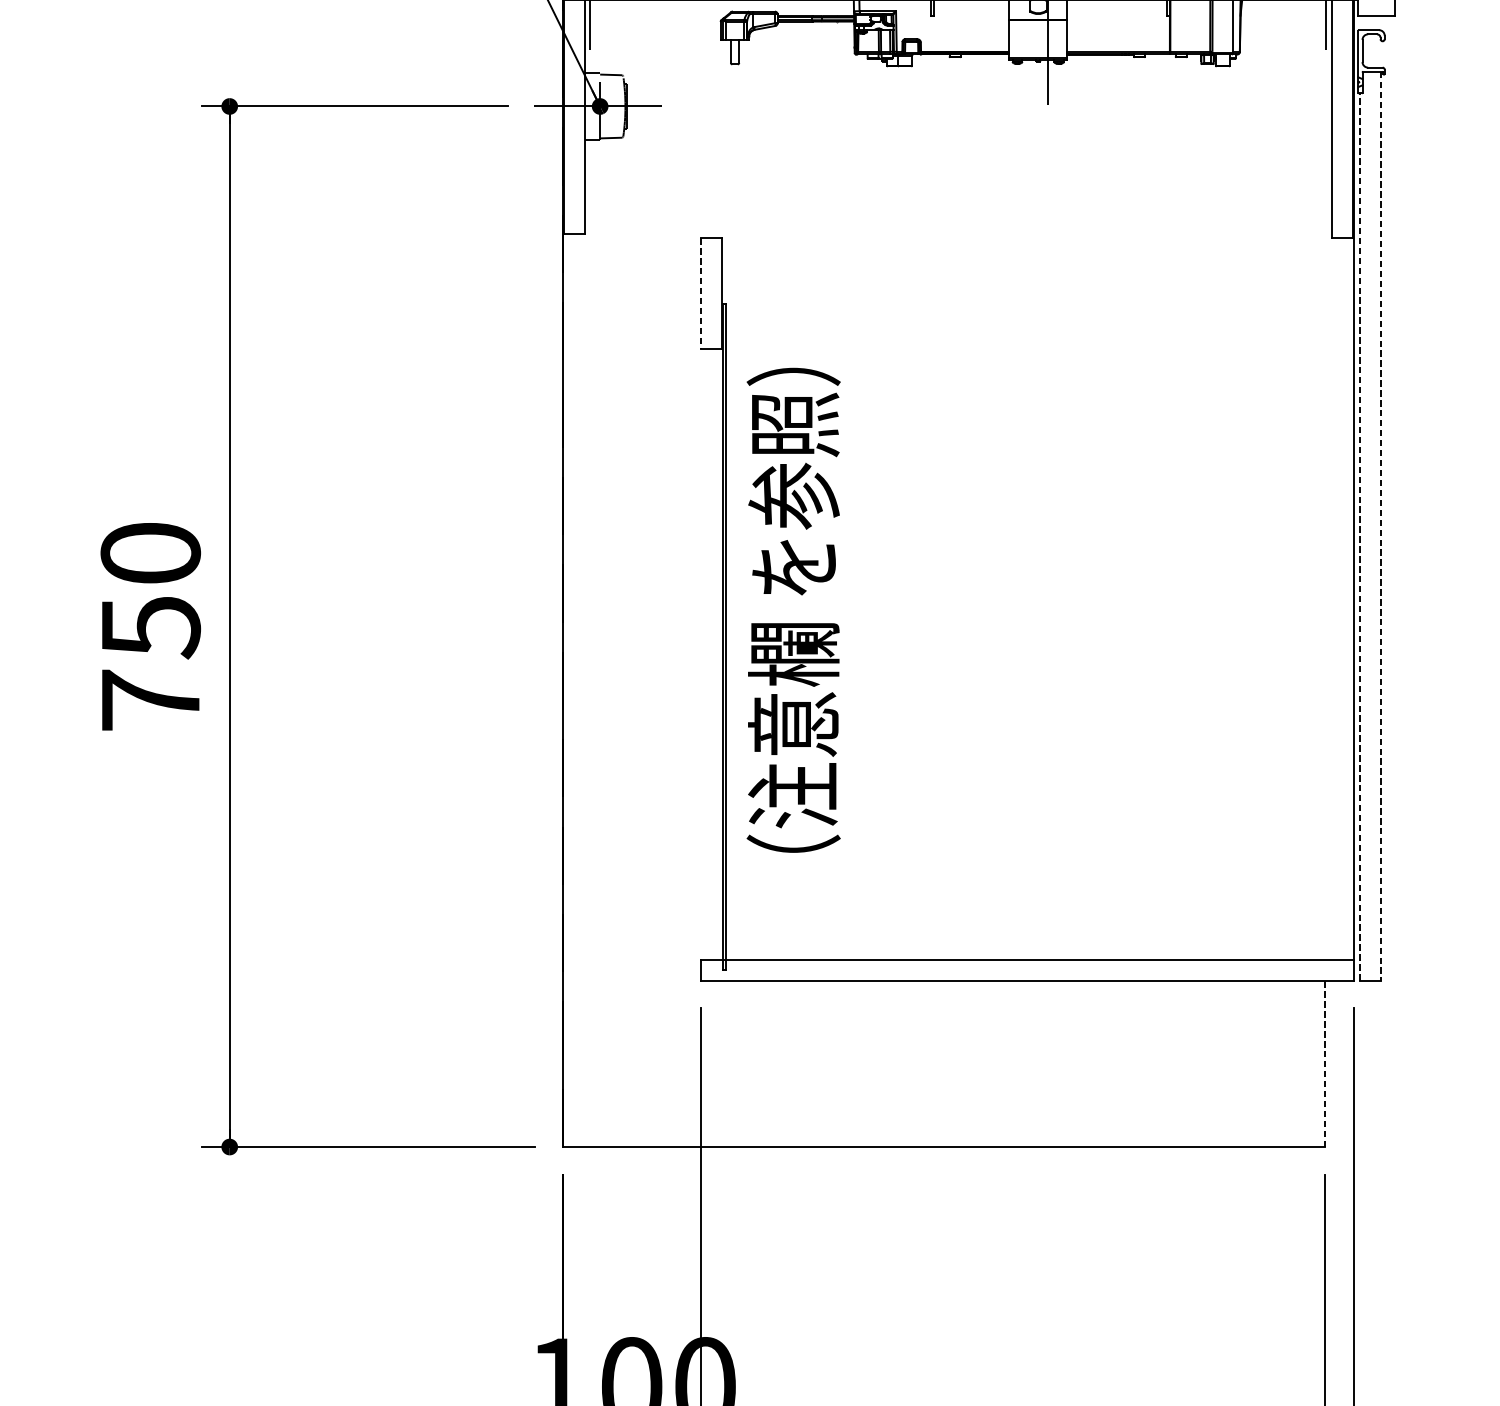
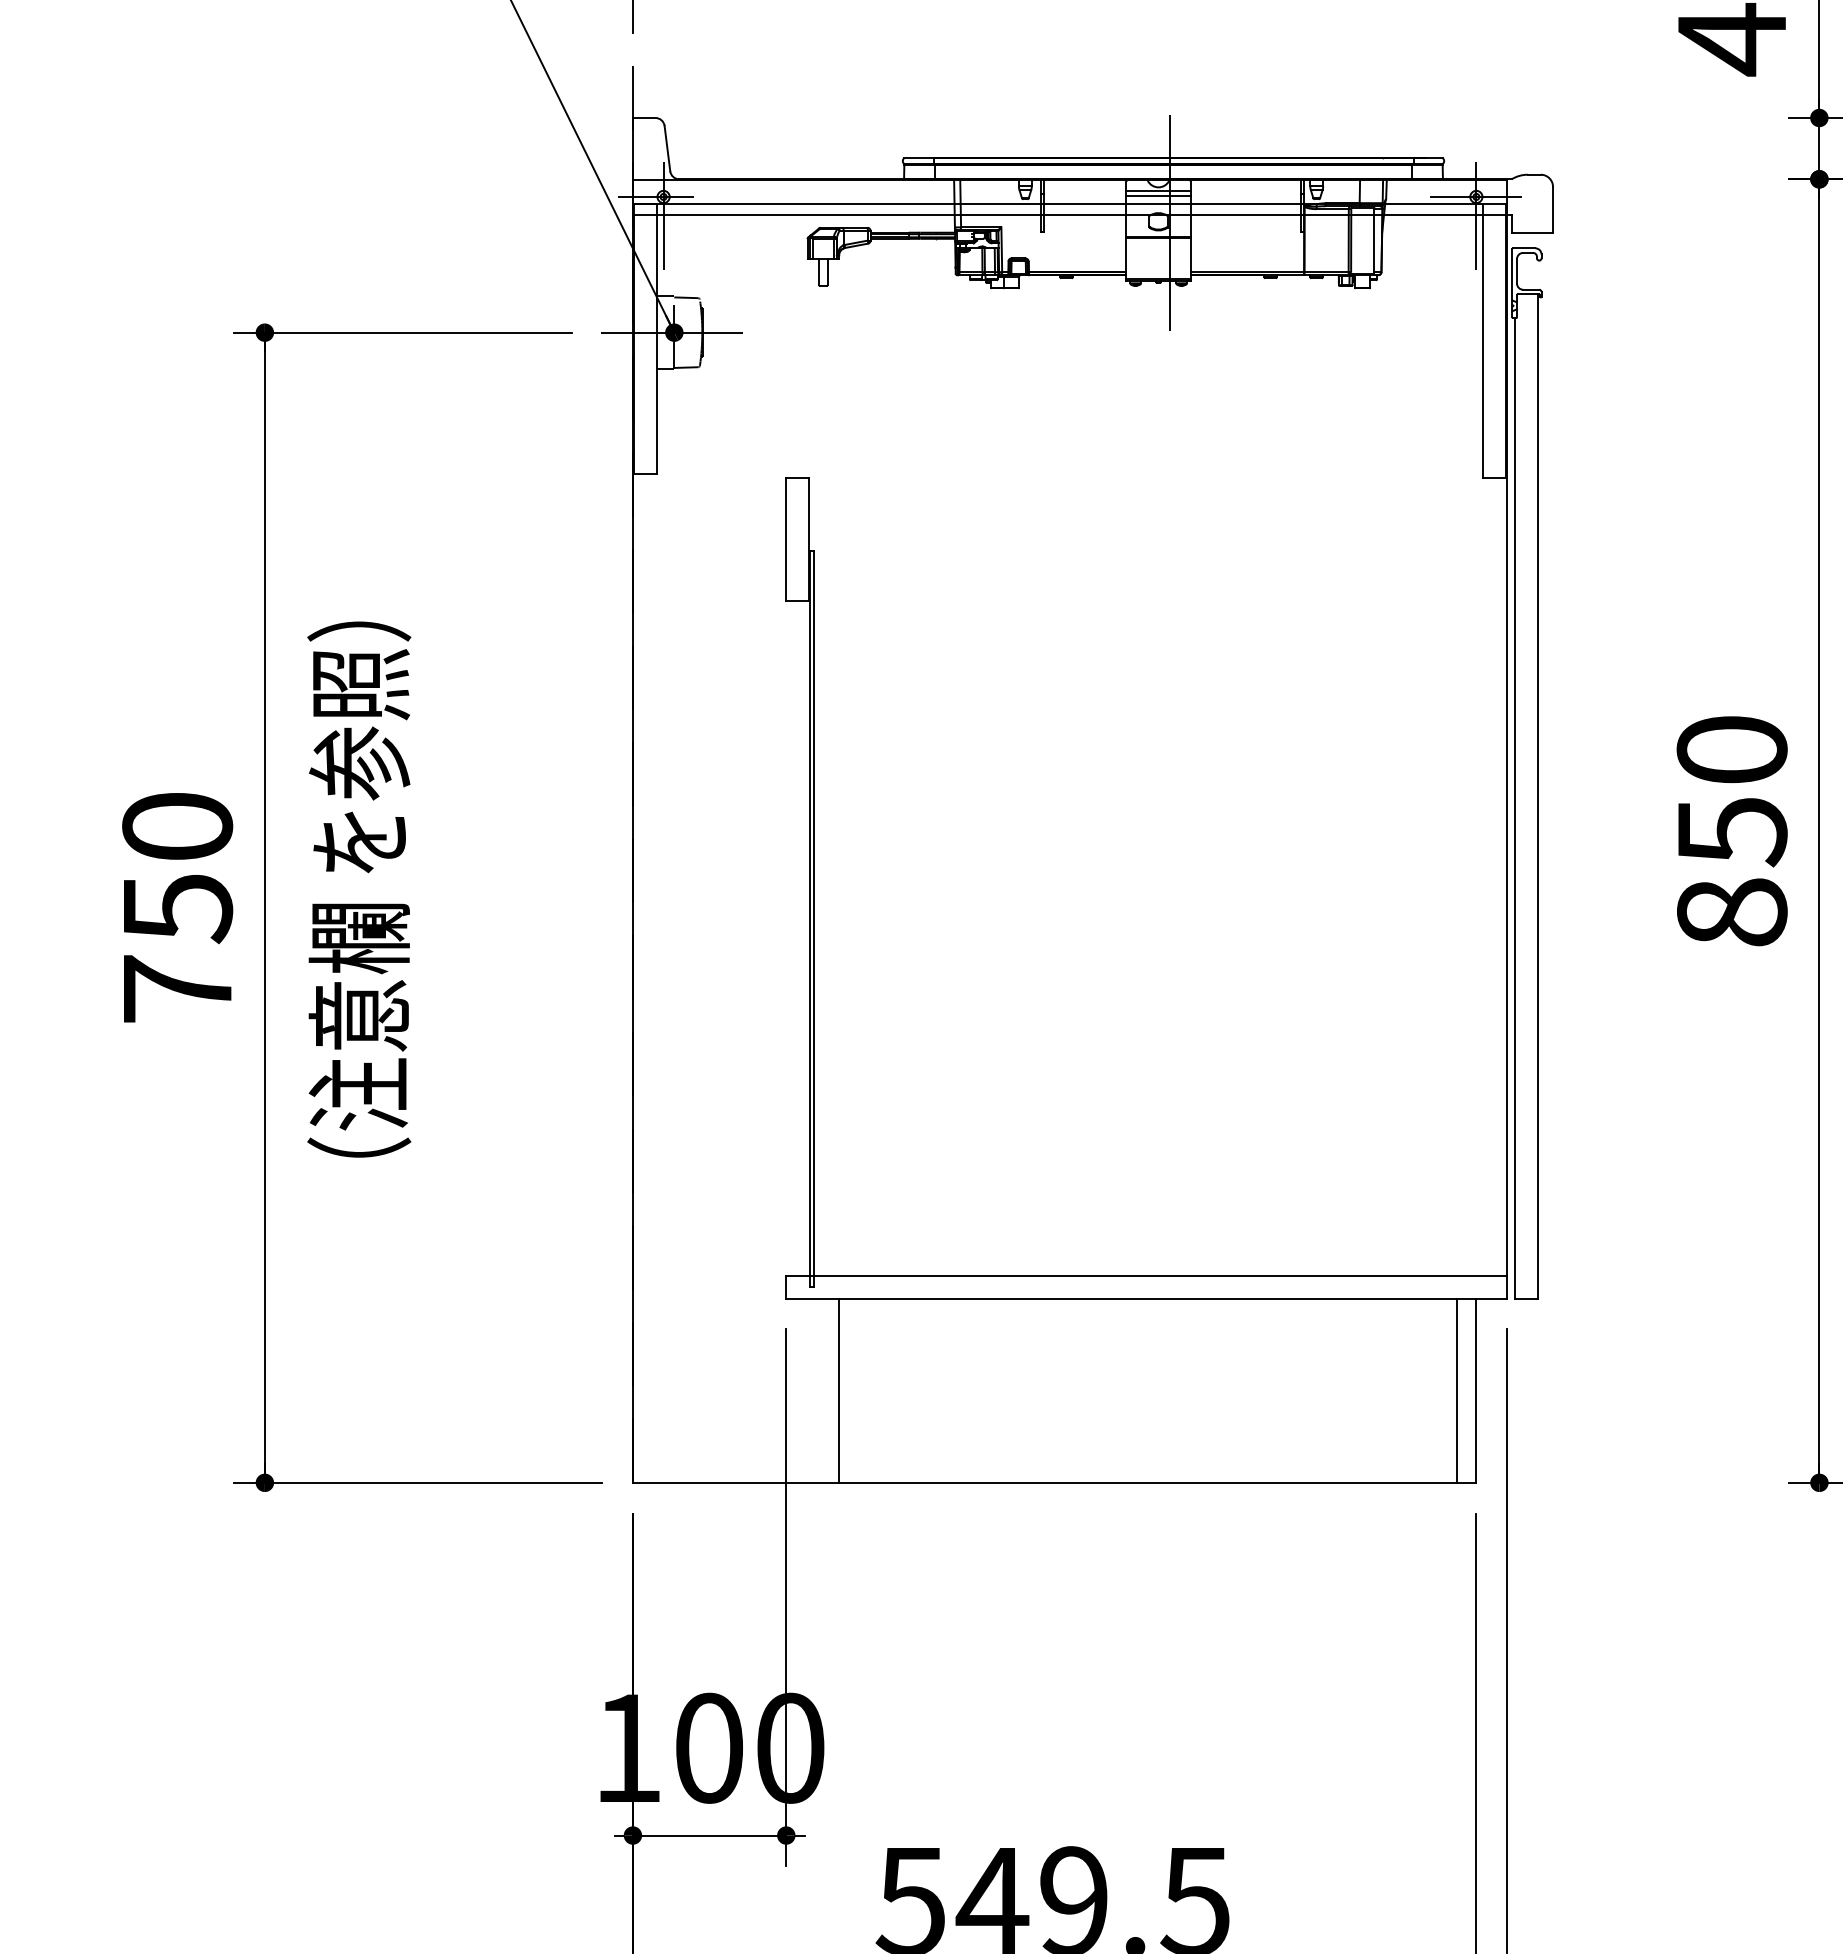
line: (701, 294) -> (786, 540), dashed -> solid
line: (1381, 527) -> (1537, 797), dashed -> solid
line: (1360, 536) -> (1514, 807), dashed -> solid
text: (793, 610) -> (359, 889), moved
line: (749, 1063) -> (839, 1390), added
line: (1308, 1063) -> (1457, 1390), added
line: (1324, 1063) -> (1475, 1390), dashed -> solid

